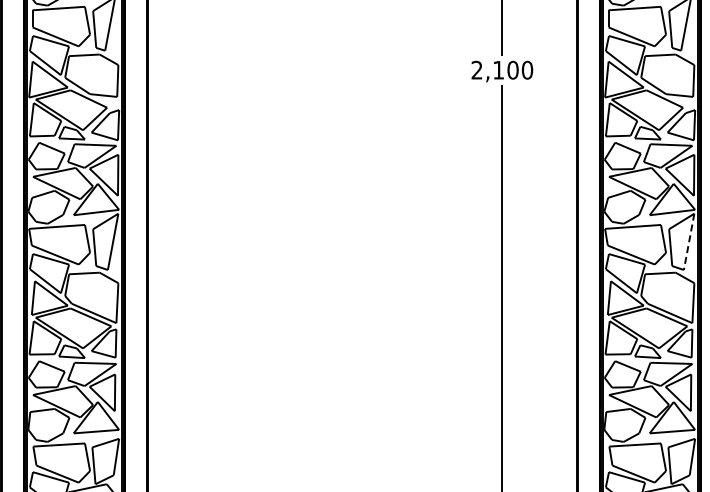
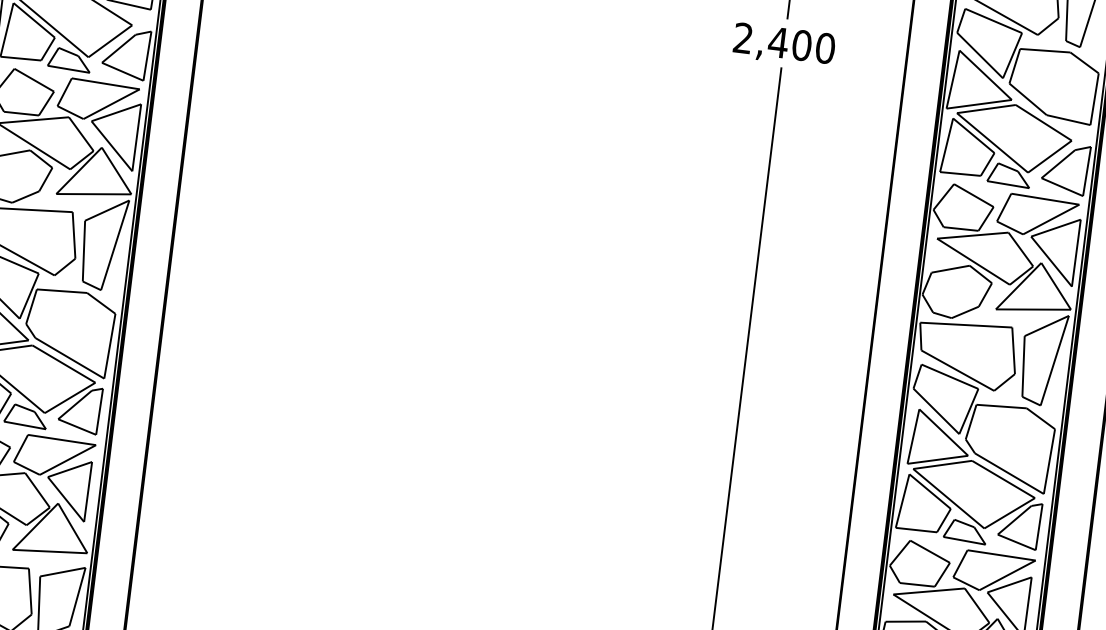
text: (498, 70) -> (778, 43), 2,100 -> 2,400
line: (689, 241) -> (1055, 360), dashed -> solid

